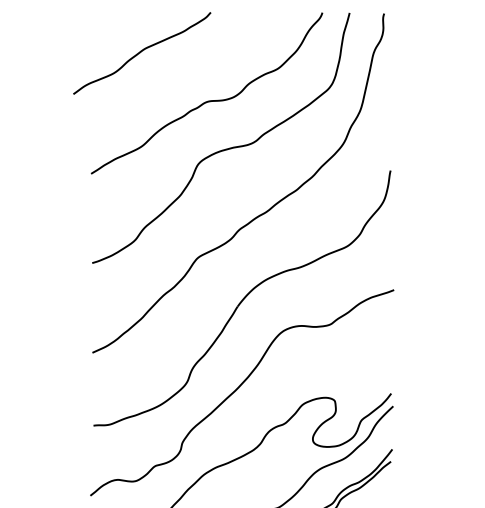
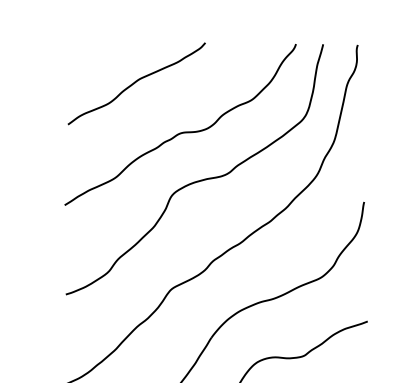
curve: (141, 52) -> (136, 82), moved

